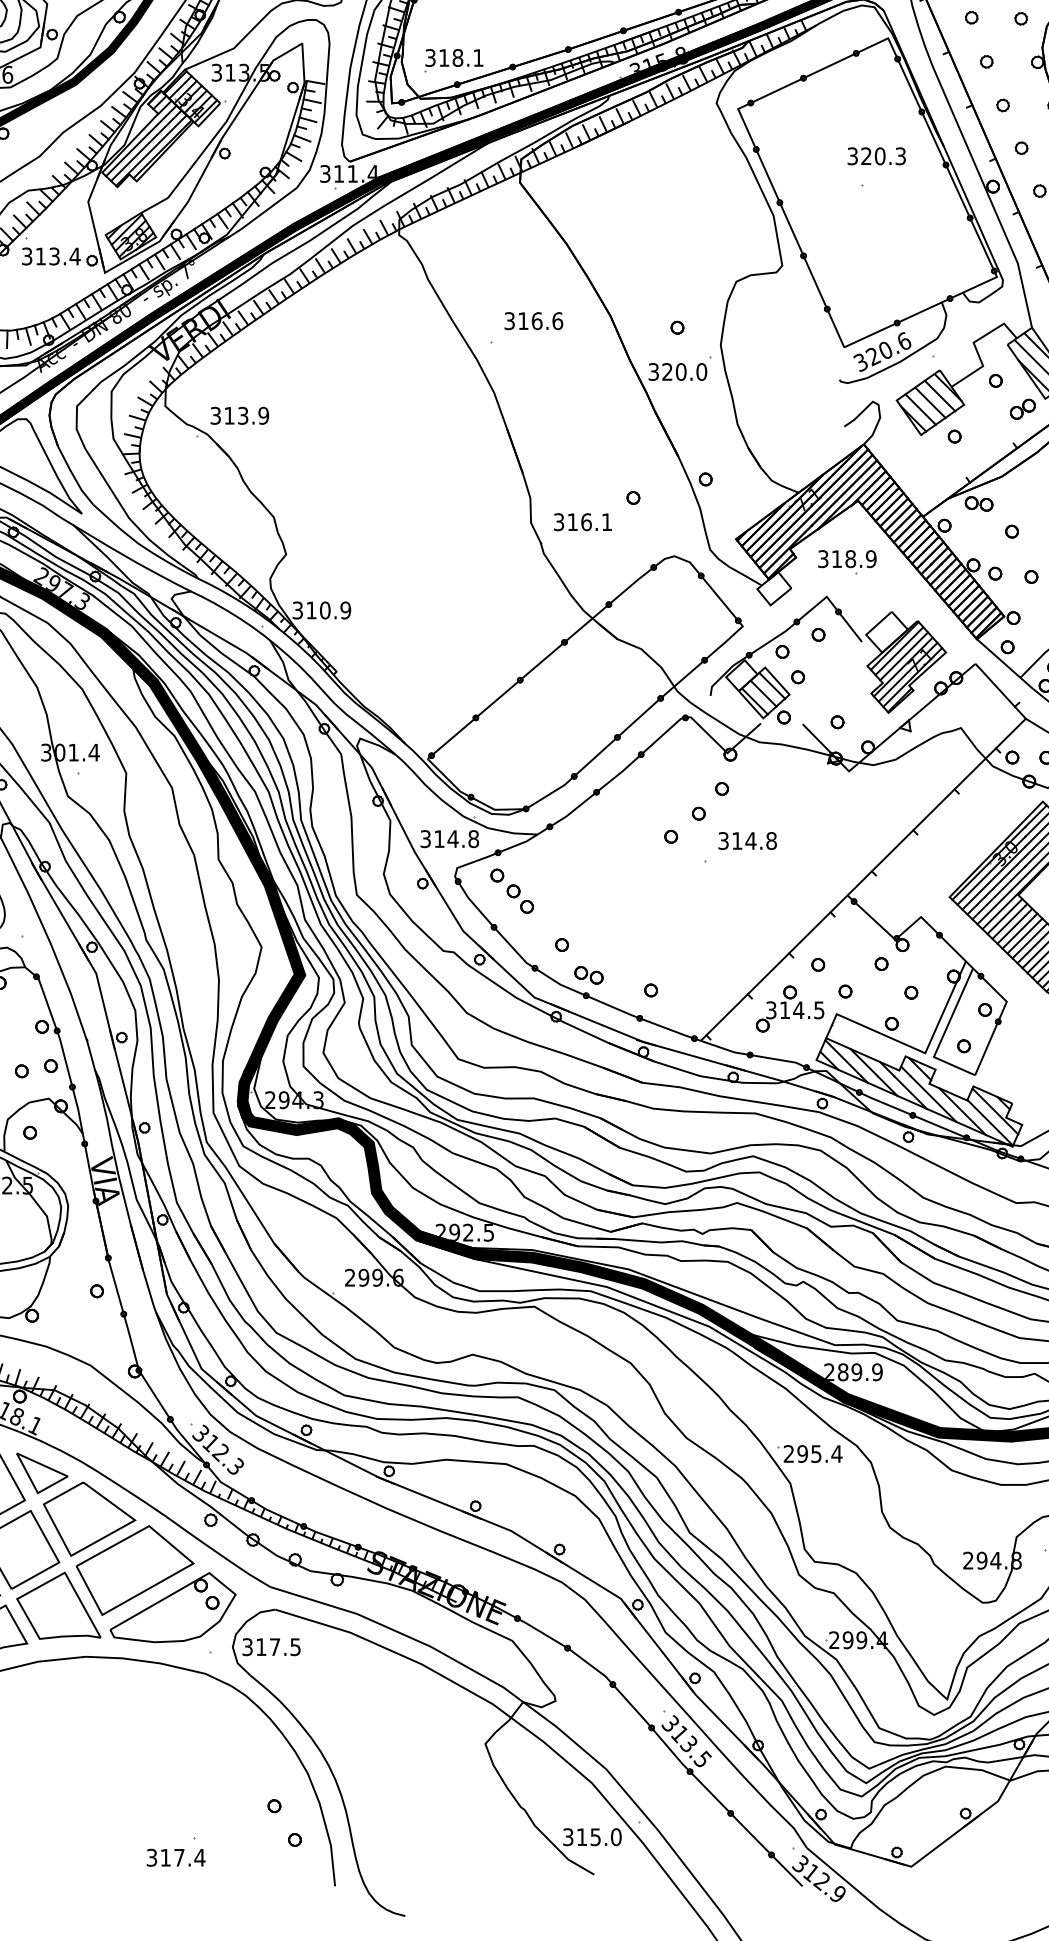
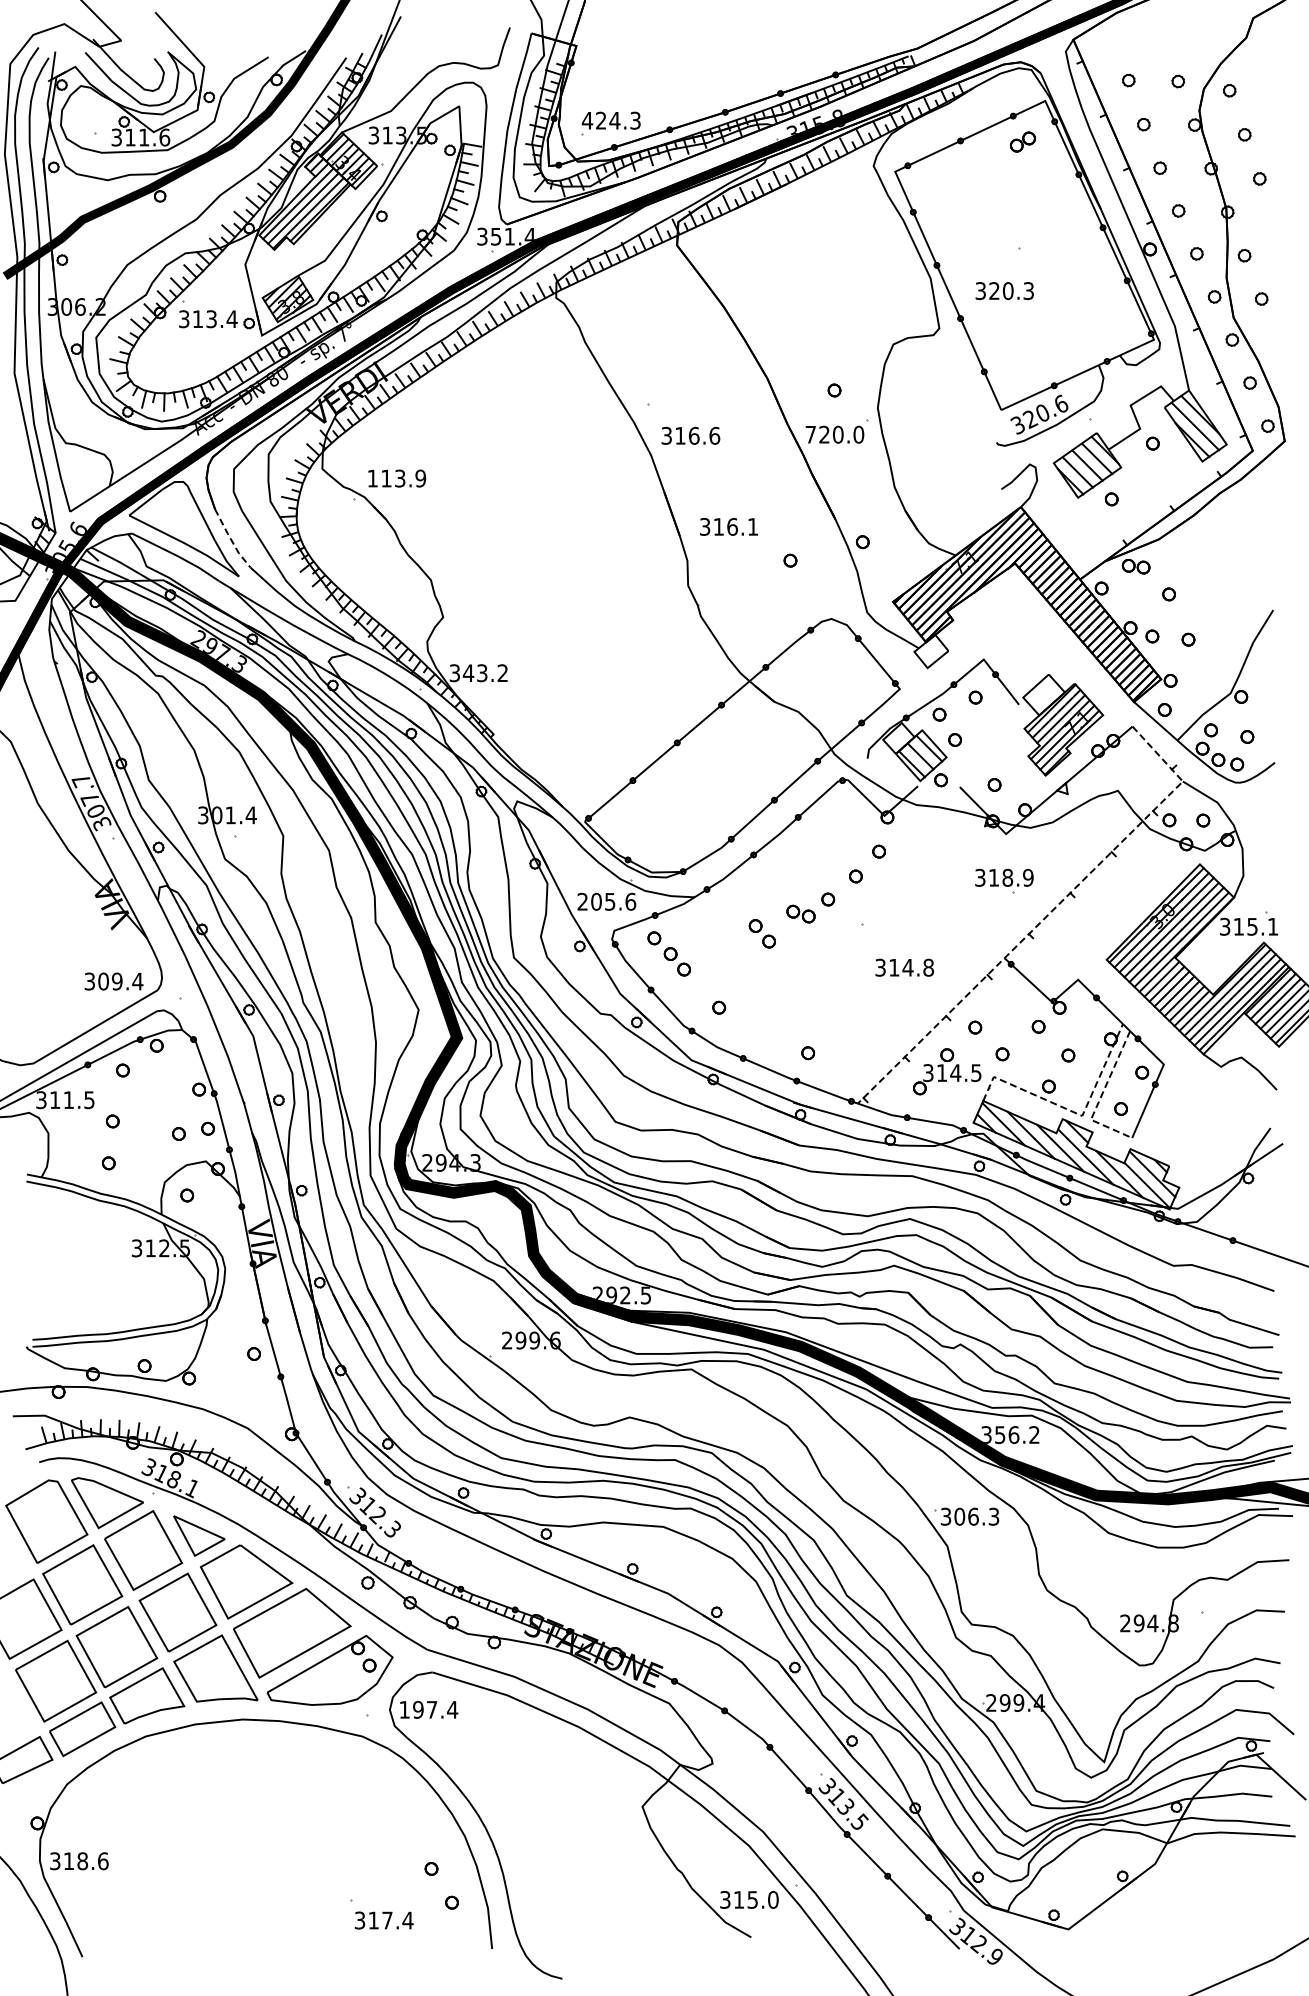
text: (453, 57) -> (610, 120), 318.1 -> 424.3
text: (876, 156) -> (1004, 291), moved
text: (339, 173) -> (496, 236), 311.4 -> 351.4
text: (533, 320) -> (690, 435), moved
text: (653, 371) -> (810, 434), 320.0 -> 720.0
part: (1022, 408) -> (1022, 141), moved
text: (215, 415) -> (372, 478), 313.9 -> 113.9
line: (73, 476) -> (230, 539), solid -> dashed
text: (582, 521) -> (728, 526), moved
part: (847, 561) -> (1004, 880), moved
text: (328, 610) -> (485, 673), 310.9 -> 343.2
text: (449, 838) -> (606, 901), 314.8 -> 205.6
text: (747, 840) -> (904, 967), moved
line: (890, 852) -> (1047, 915), solid -> dashed
part: (604, 870) -> (761, 933), added
part: (588, 974) -> (800, 913), moved
line: (944, 1033) -> (1101, 1096), solid -> dashed
line: (915, 1048) -> (1072, 1111), solid -> dashed
text: (853, 1372) -> (1010, 1435), 289.9 -> 356.2
text: (813, 1453) -> (970, 1516), 295.4 -> 306.3
text: (271, 1646) -> (428, 1709), 317.5 -> 197.4
text: (176, 1857) -> (384, 1920), moved

